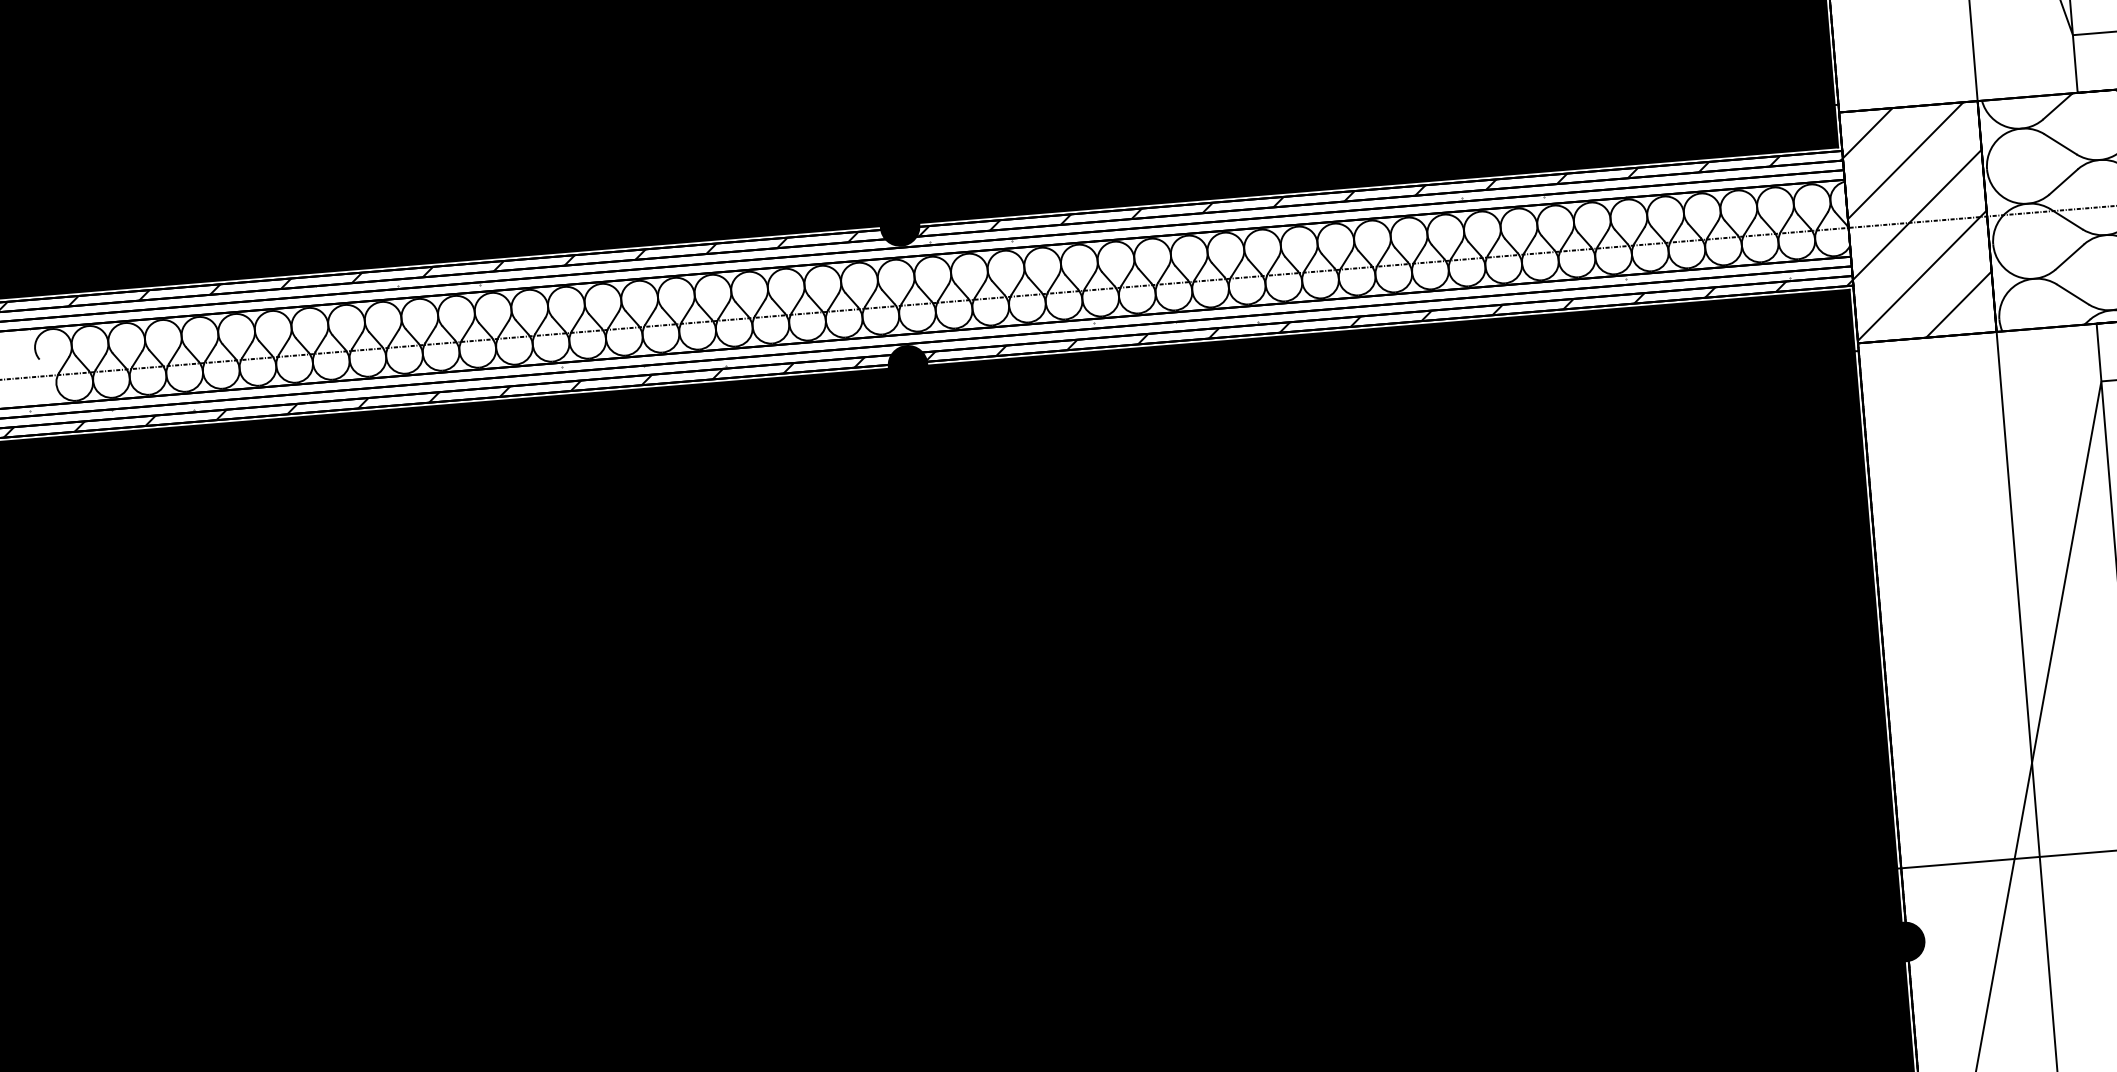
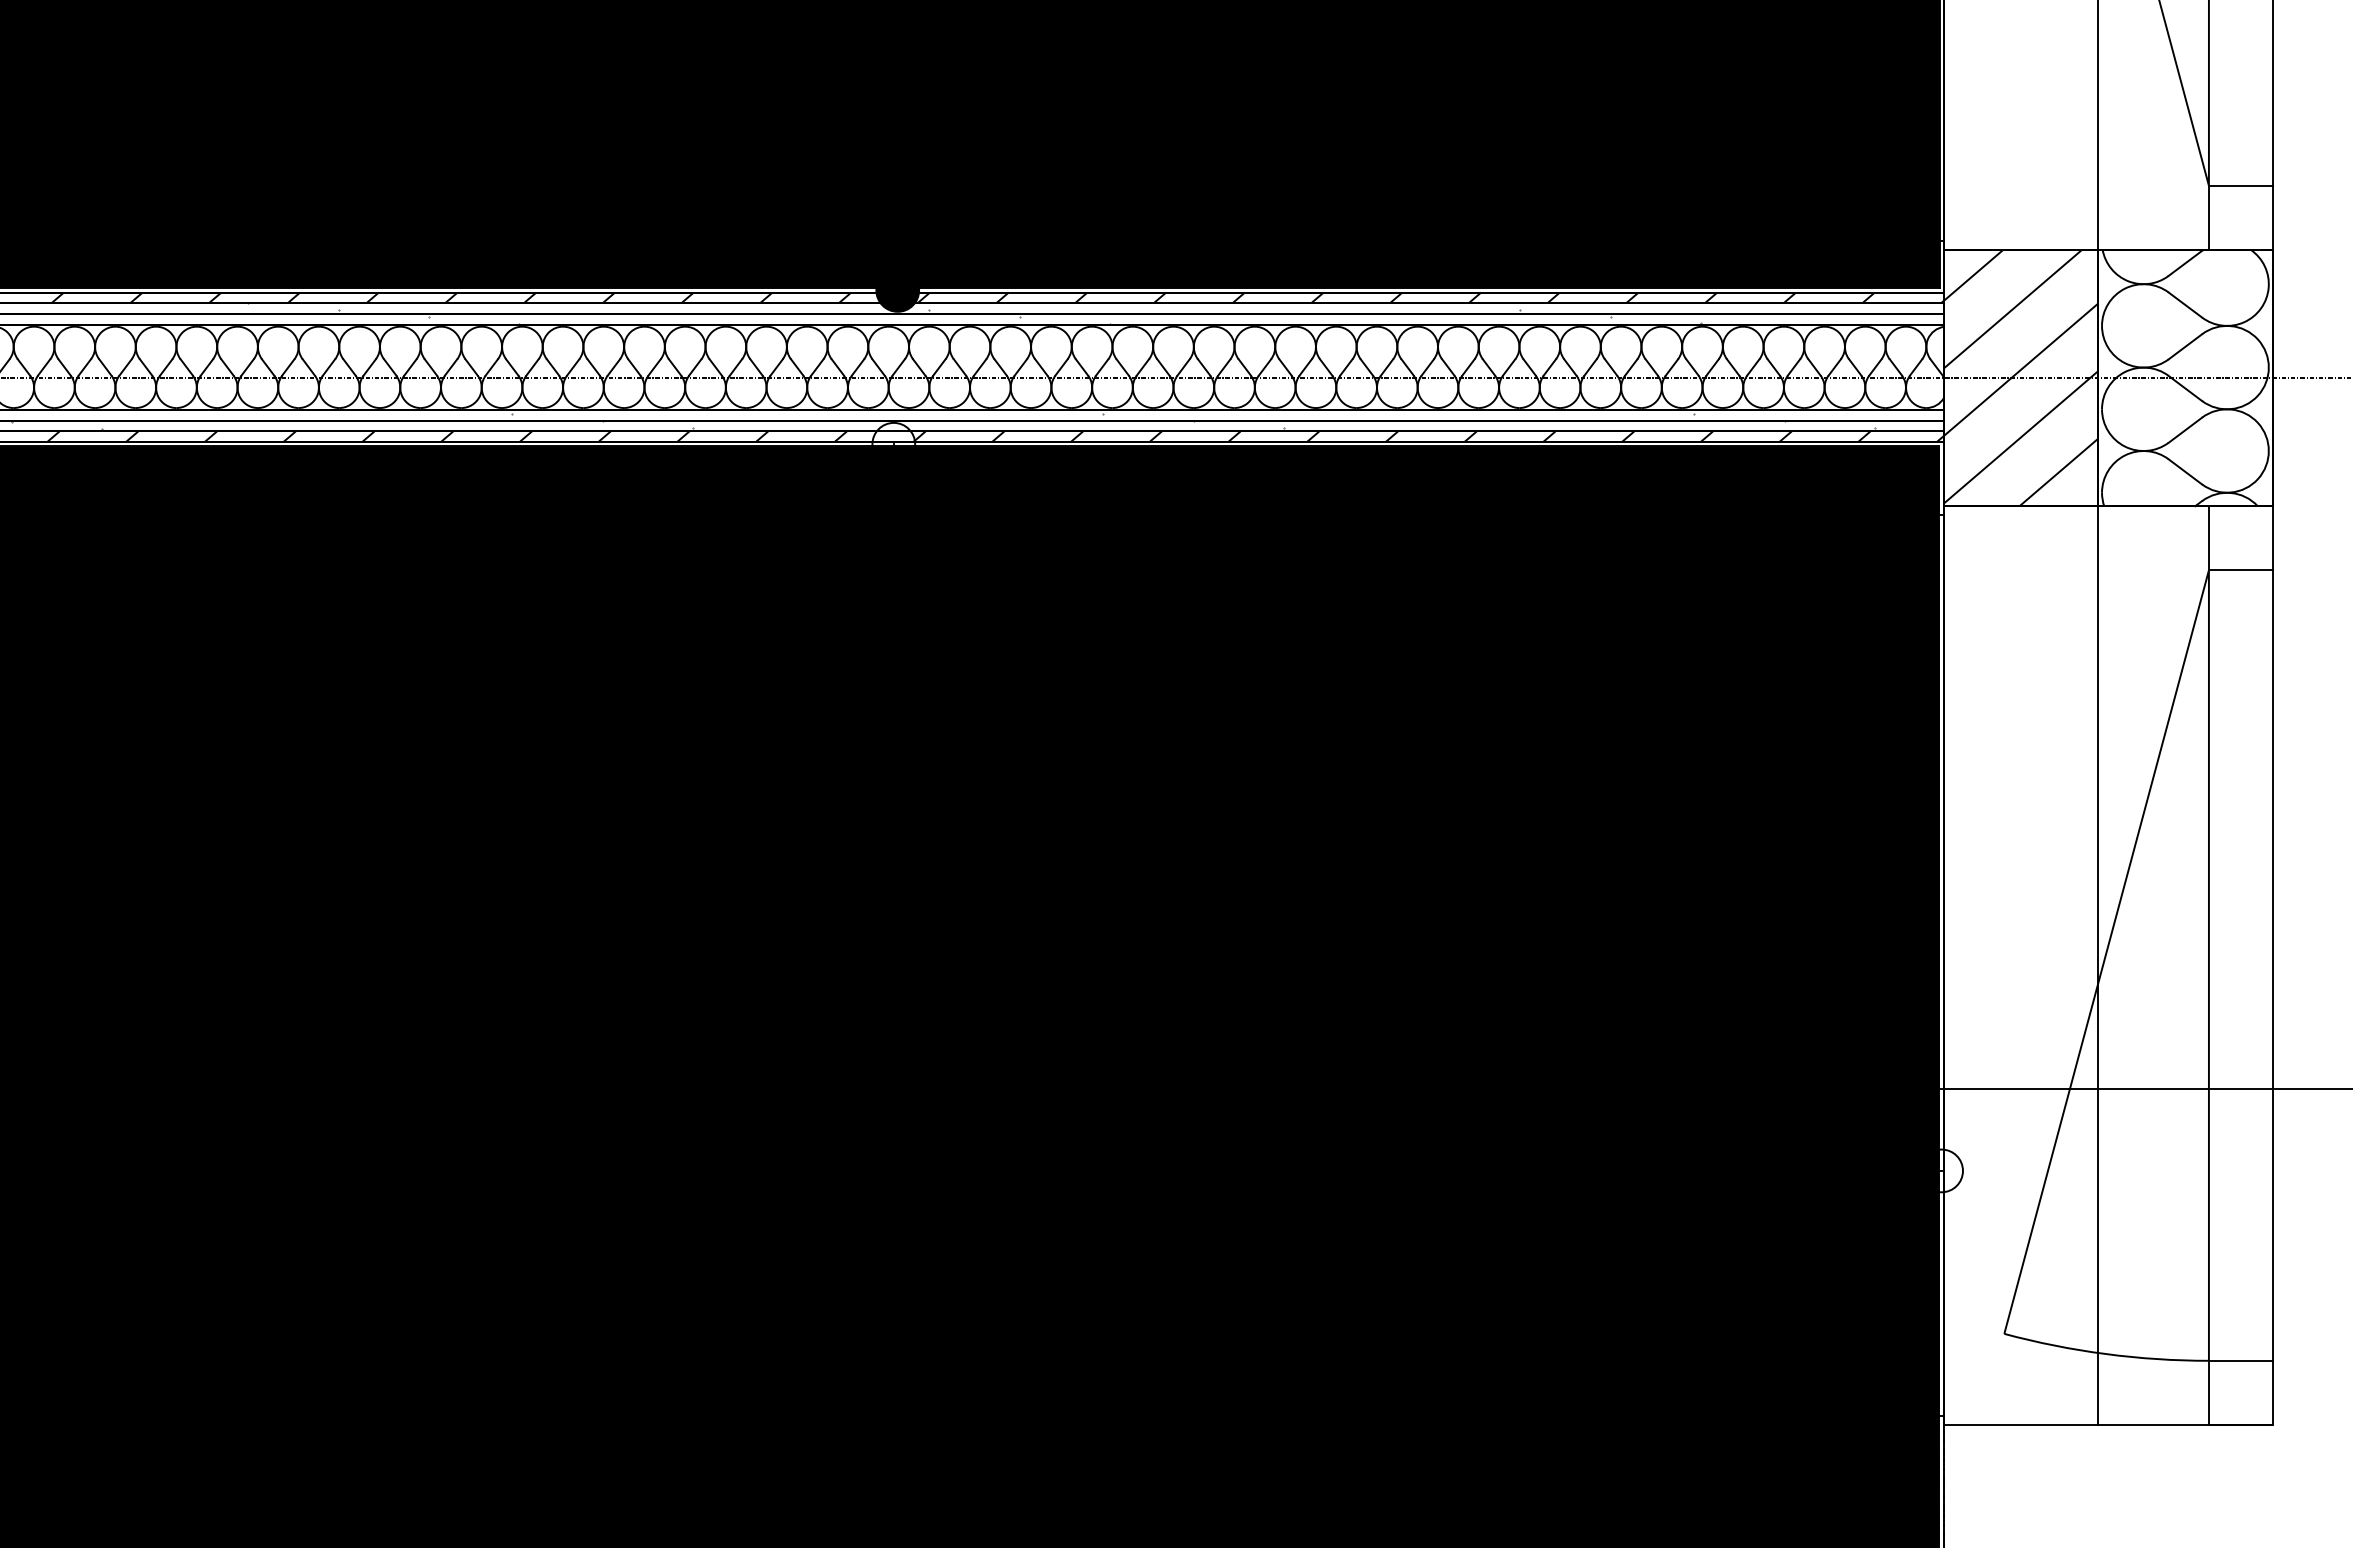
fill: (907, 364) -> (893, 443), removed
fill: (1905, 941) -> (1941, 1170), removed

